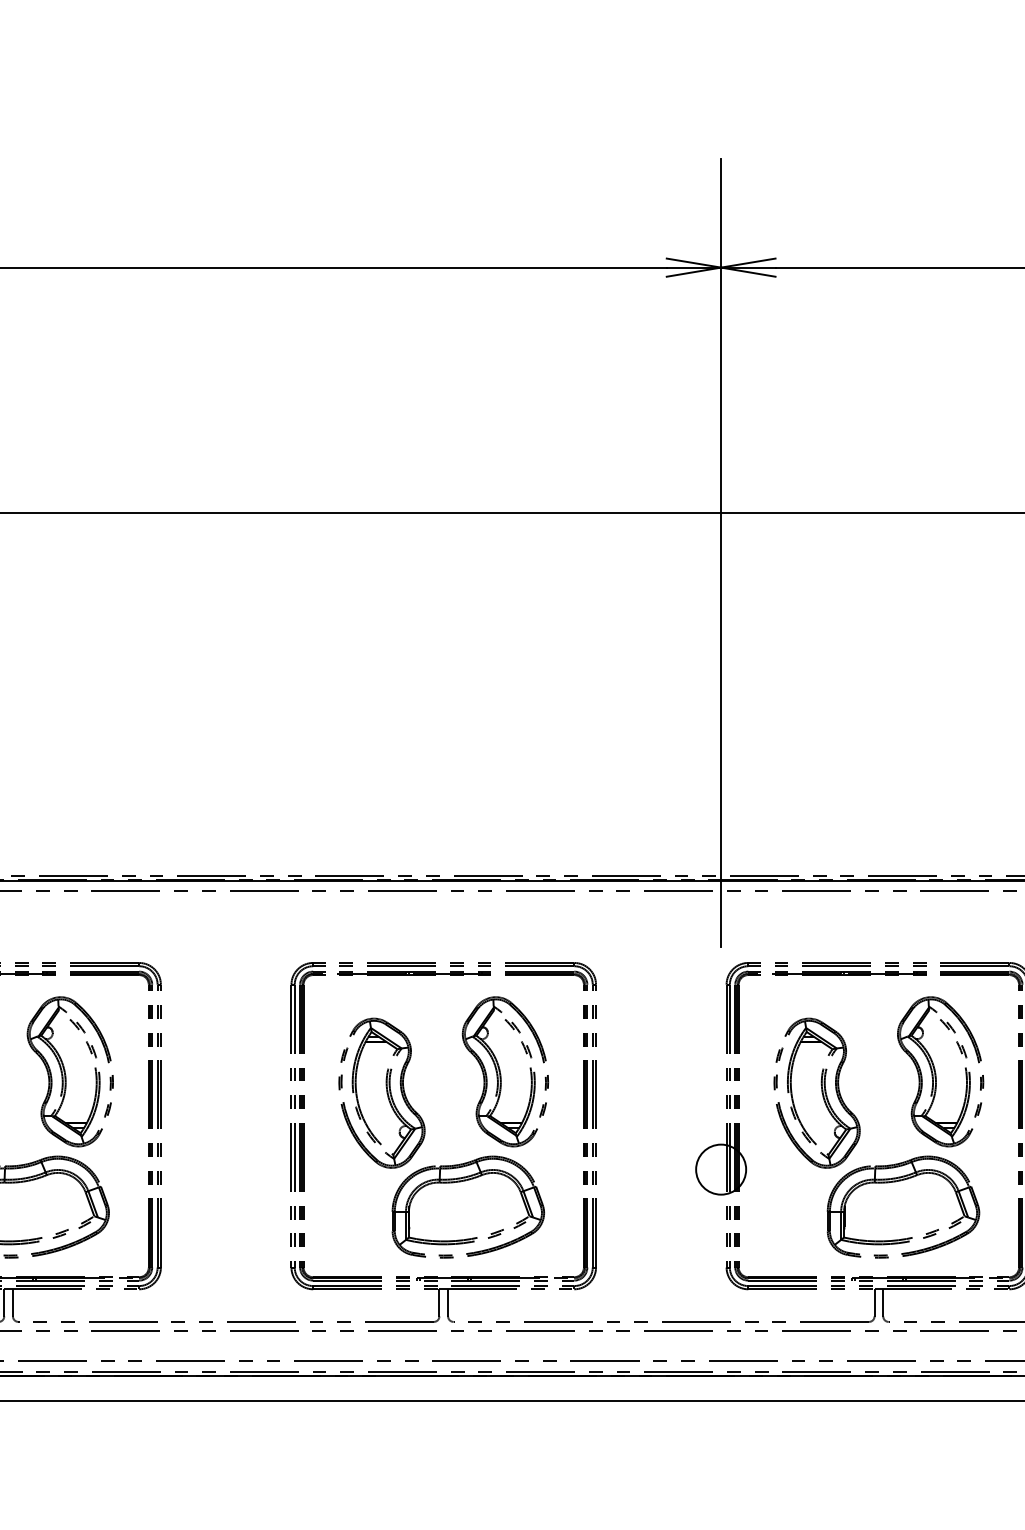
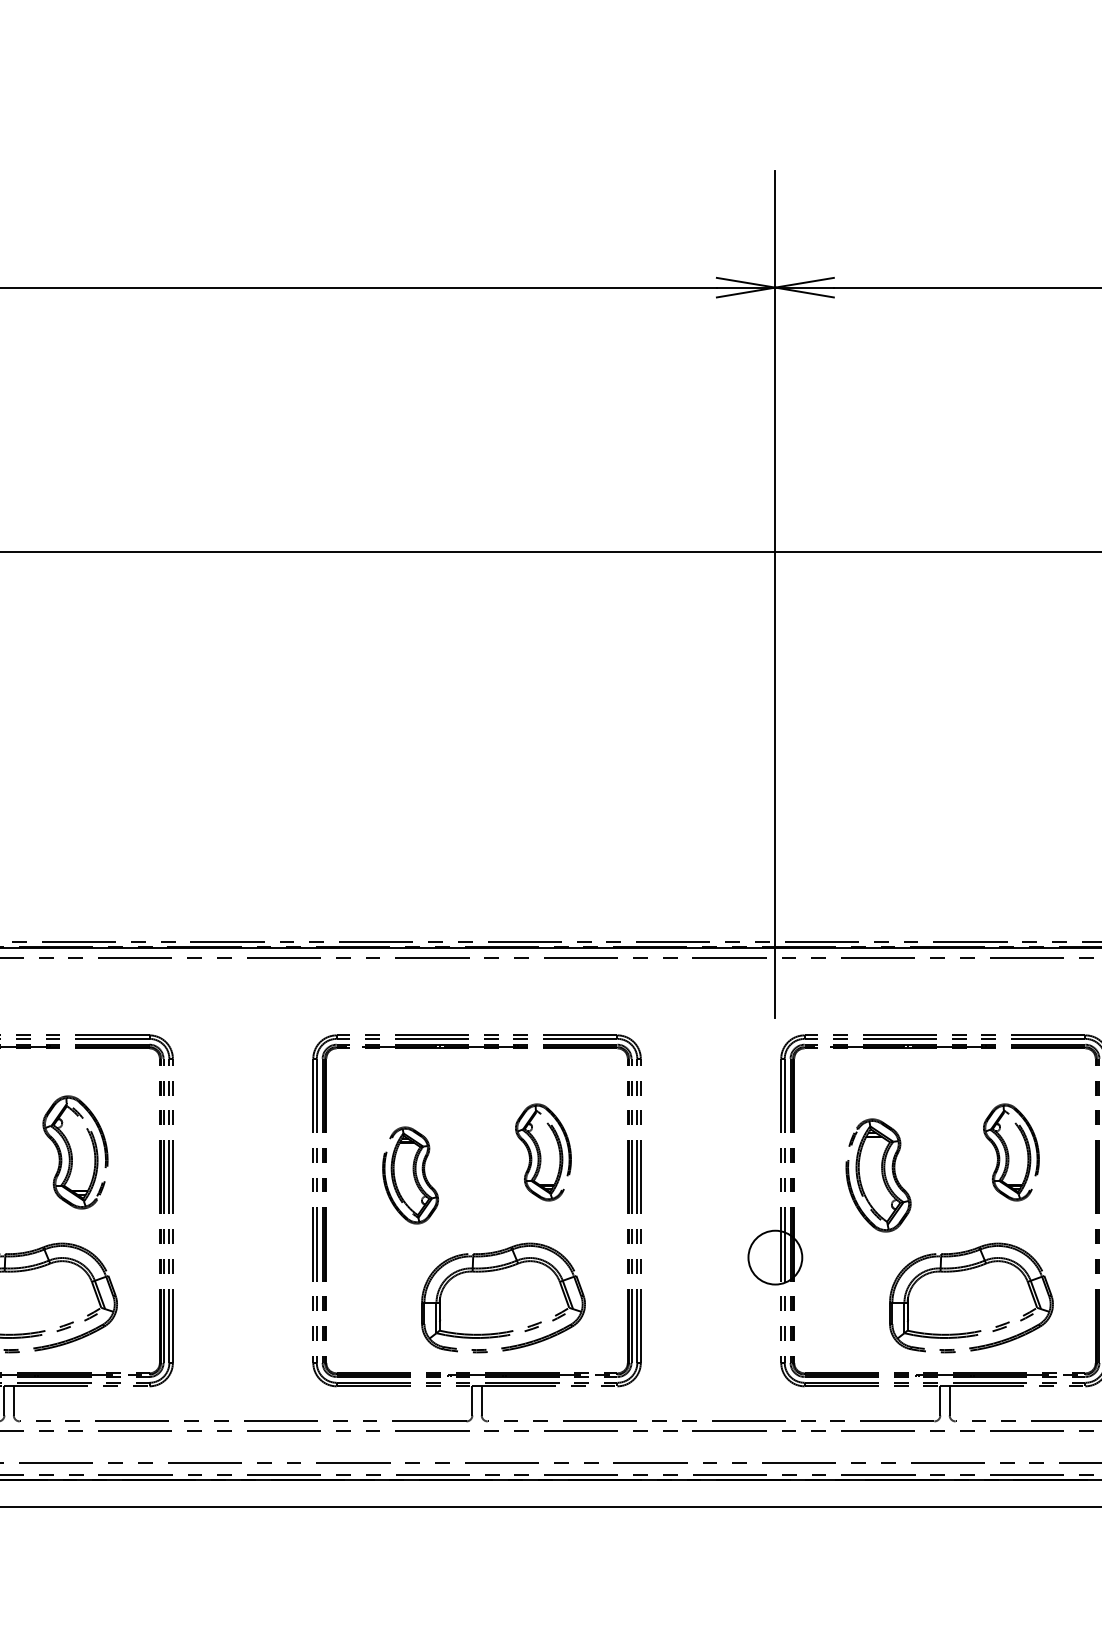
part: (70, 1071) -> (75, 1152), size x0.7
part: (505, 1071) -> (543, 1152), size x0.6
part: (940, 1071) -> (1011, 1152), size x0.6
part: (381, 1093) -> (410, 1175), size x0.6
part: (817, 1093) -> (878, 1175), size x0.7

